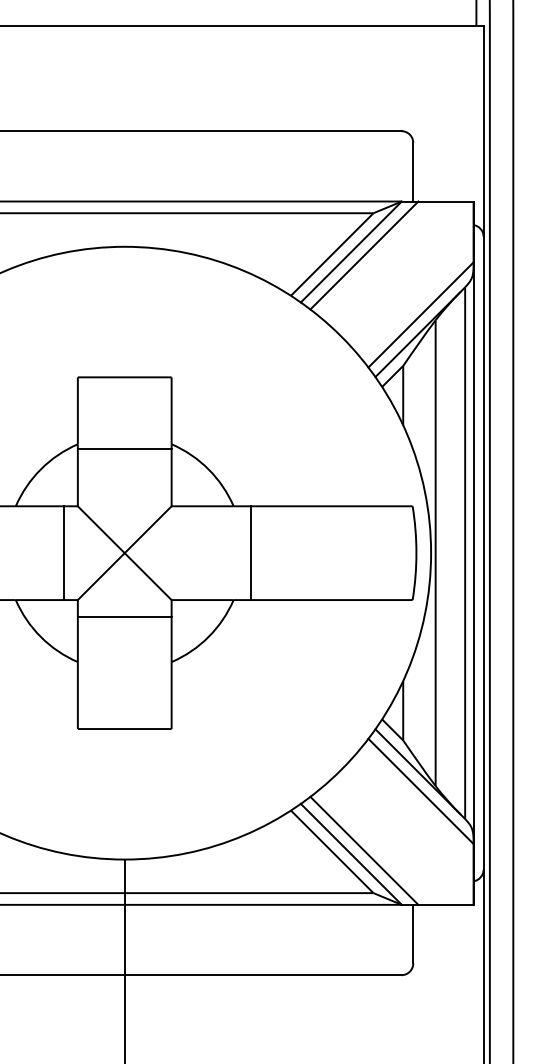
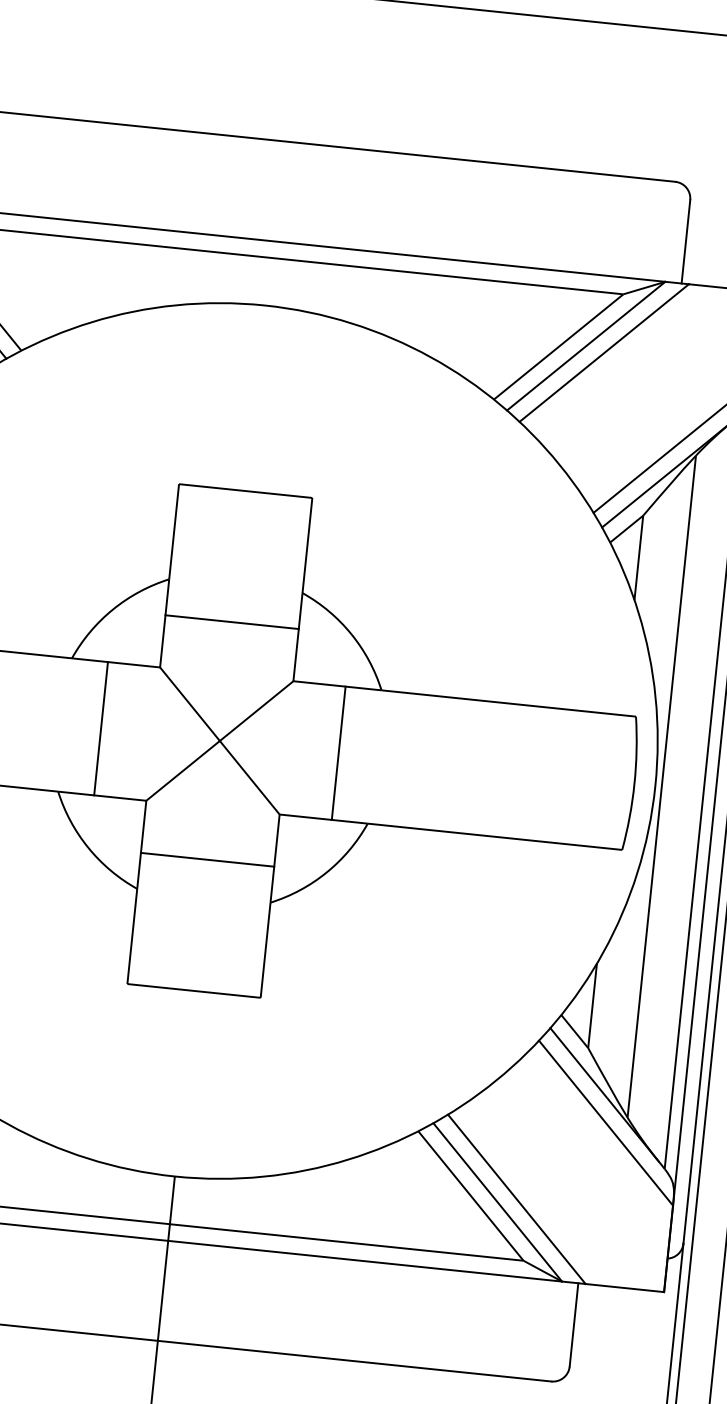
line: (124, 448) -> (231, 622), moved
line: (64, 553) -> (101, 729), moved
line: (251, 553) -> (338, 753), moved
line: (124, 616) -> (207, 859), moved

